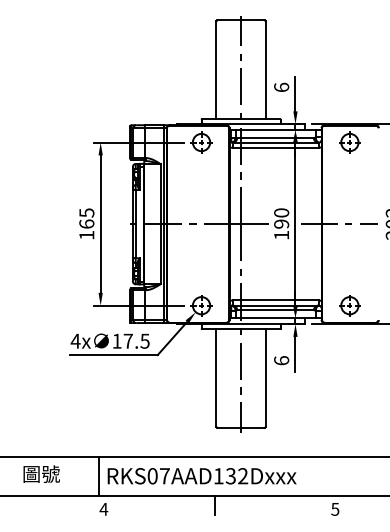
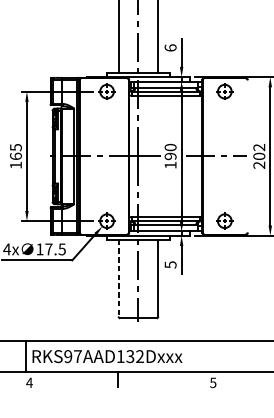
text: (281, 360) -> (170, 264), 6 -> 5
line: (216, 377) -> (118, 278), solid -> dashed
text: (152, 476) -> (68, 356), RKS07AAD132Dxxx -> RKS97AAD132Dxxx

